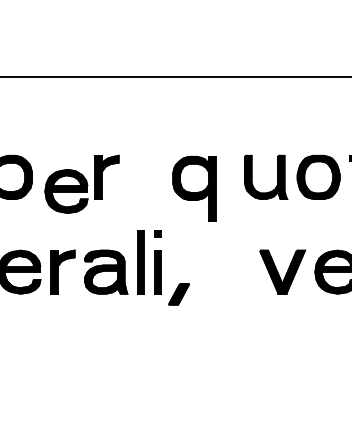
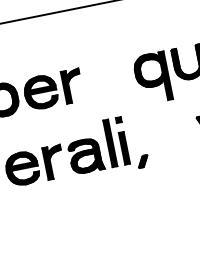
part: (194, 188) -> (152, 77), moved
part: (66, 191) -> (40, 92), moved
part: (179, 294) -> (143, 161), size x0.71

